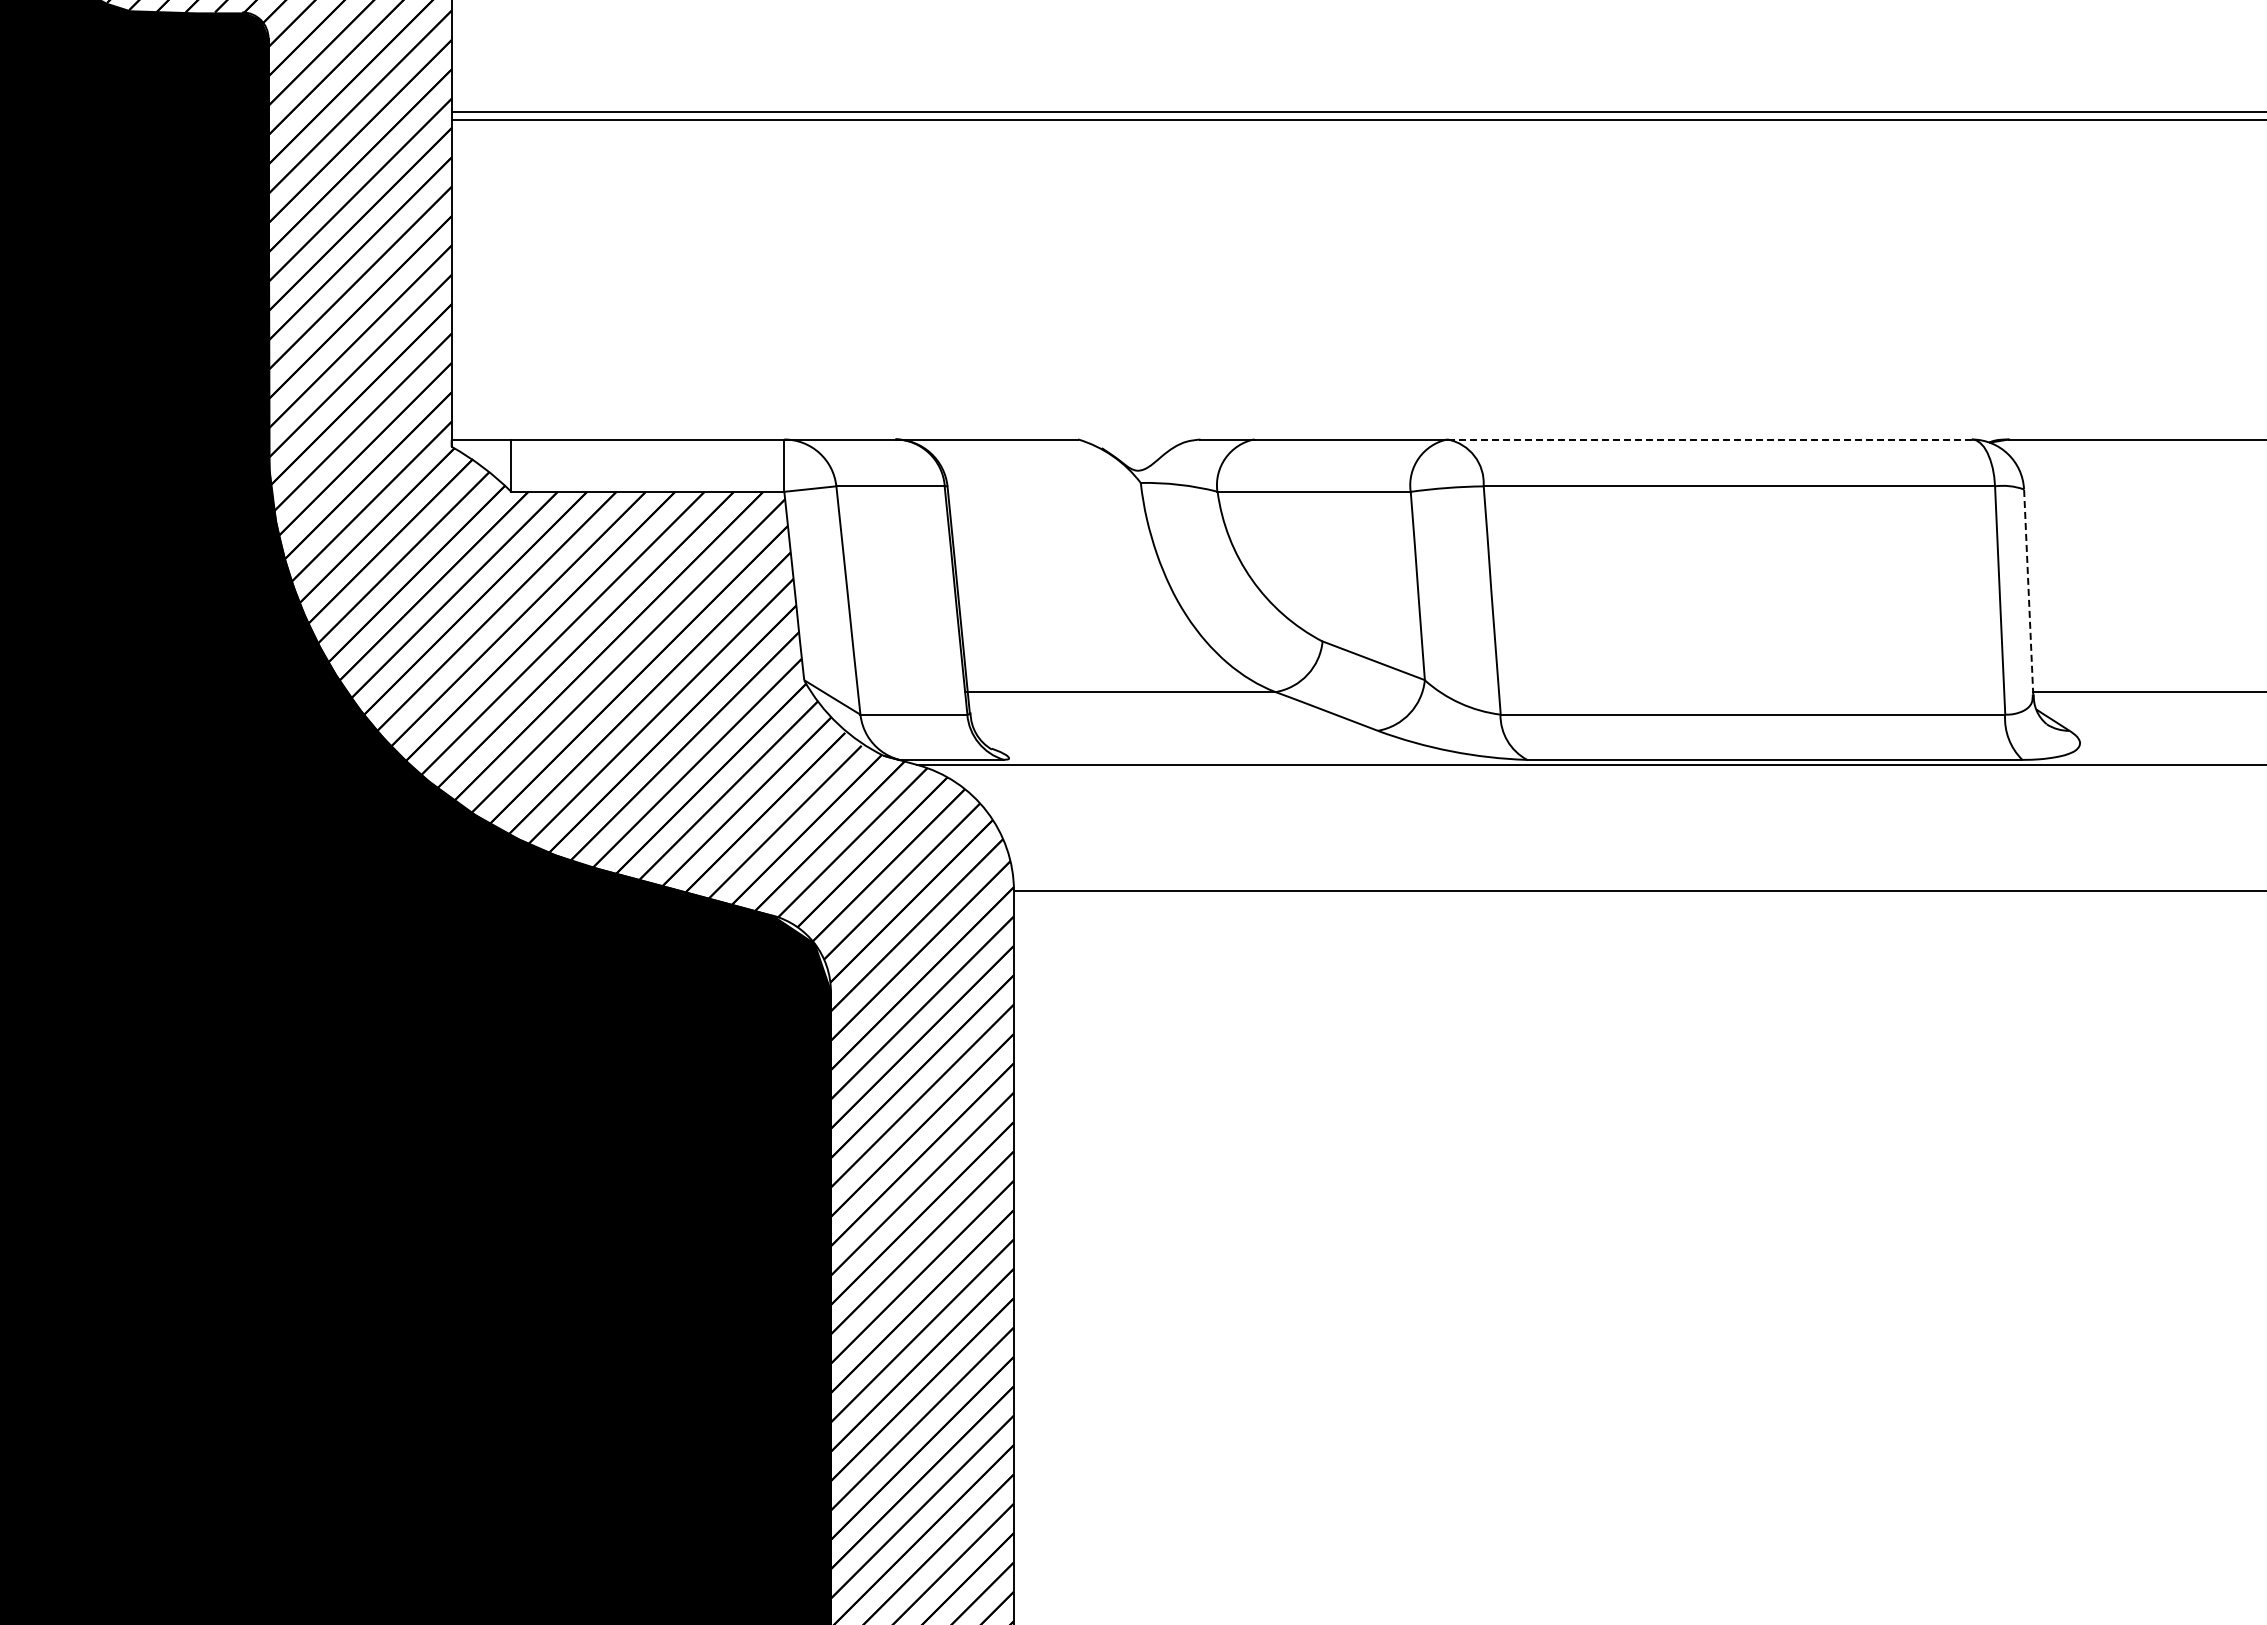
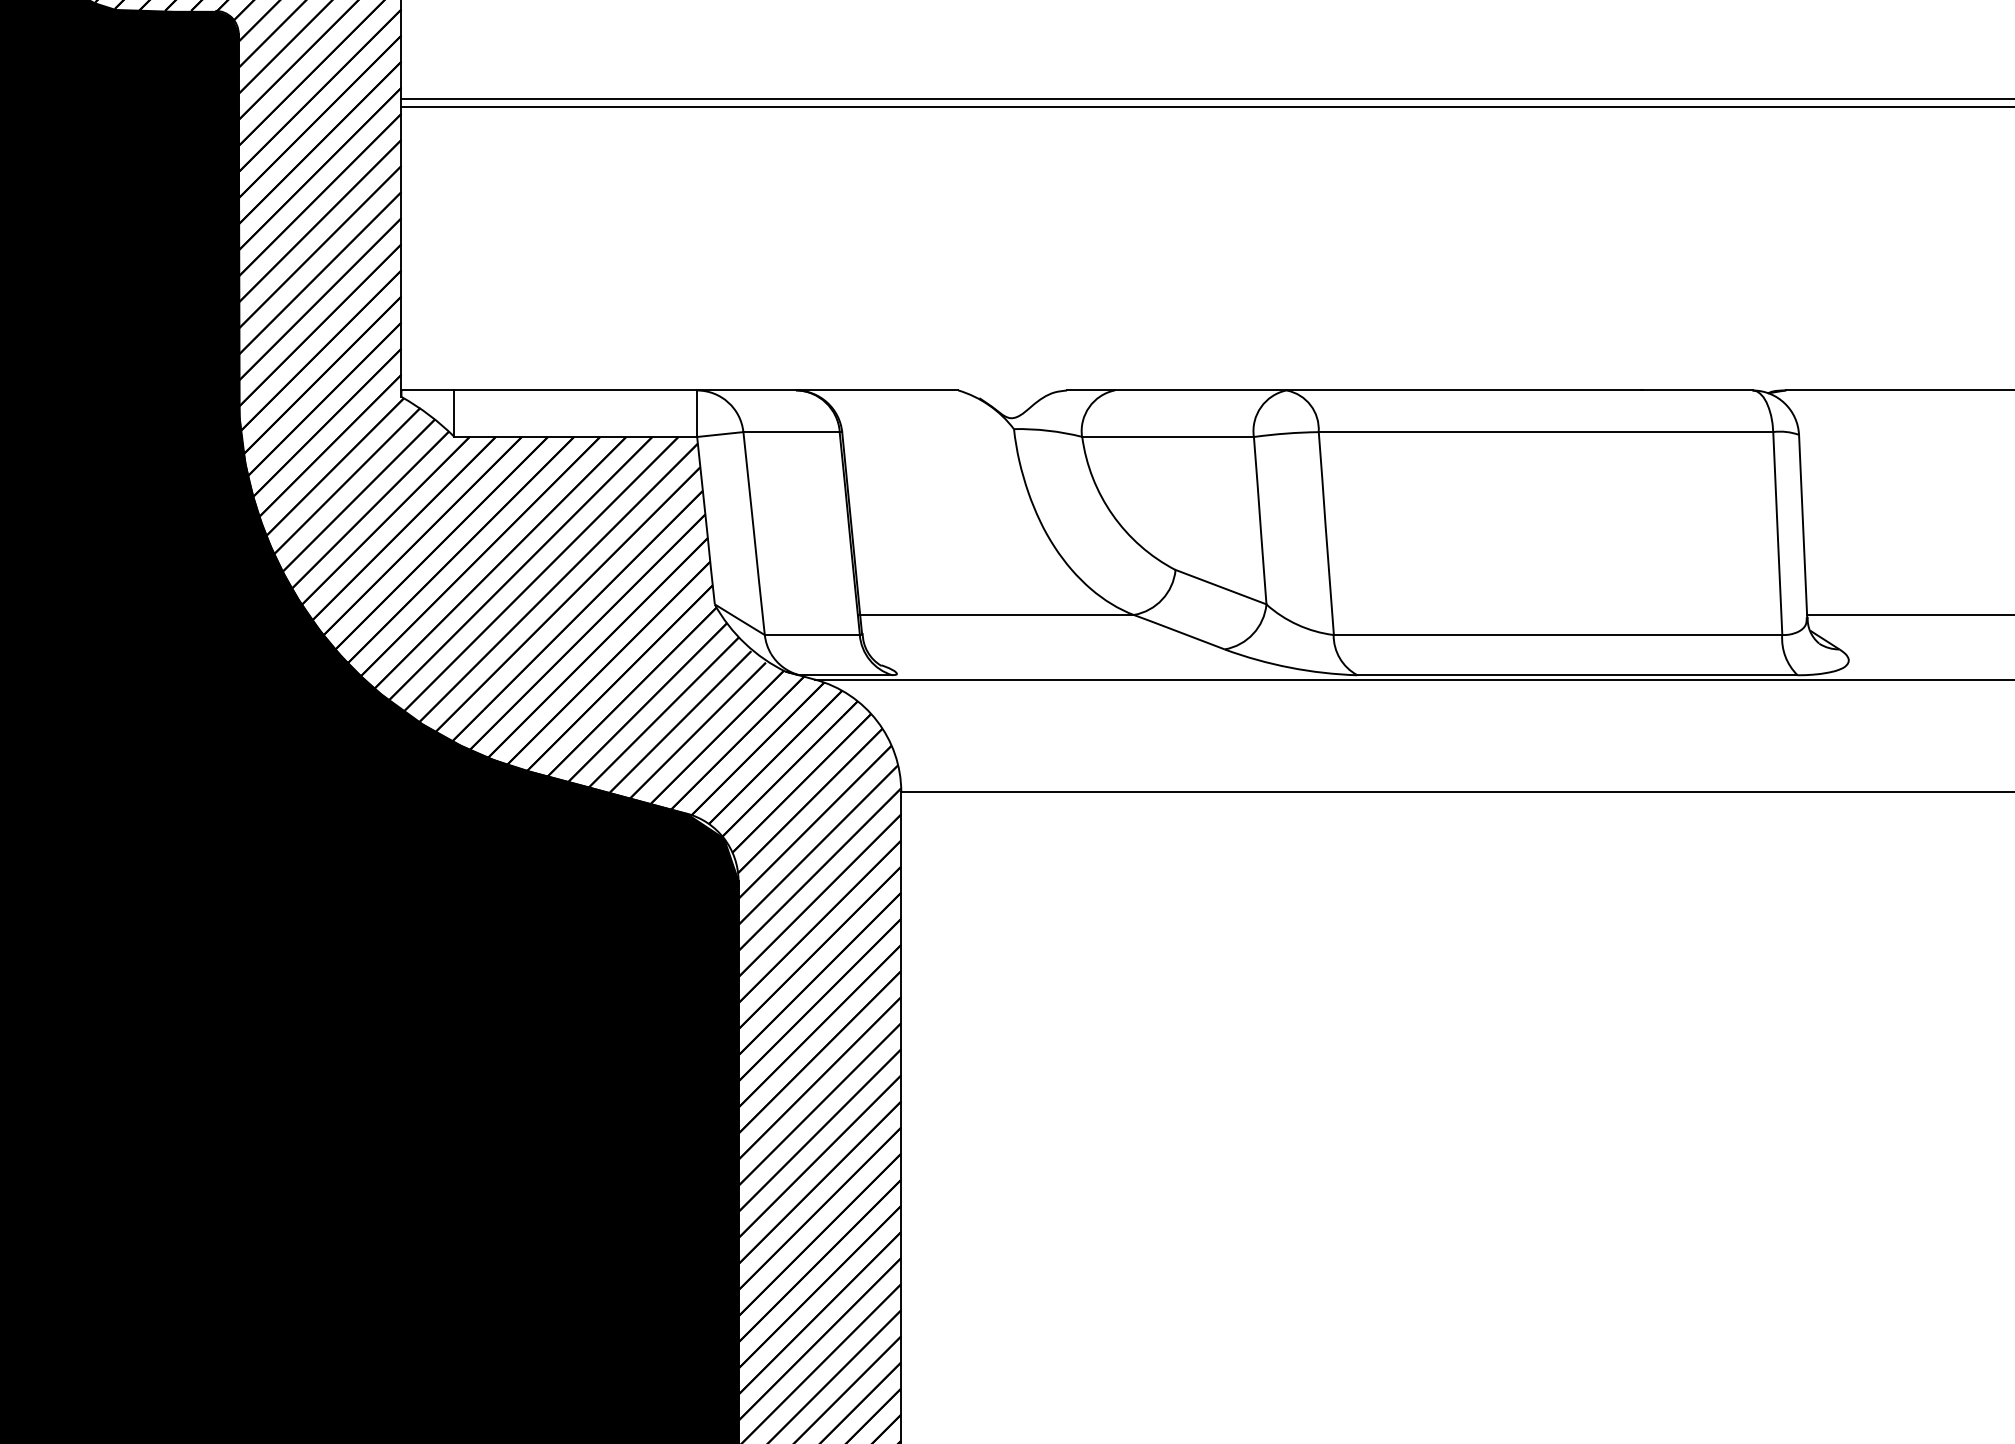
line: (1709, 439) -> (1519, 390), dashed -> solid
line: (2028, 592) -> (1802, 526), dashed -> solid

